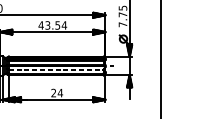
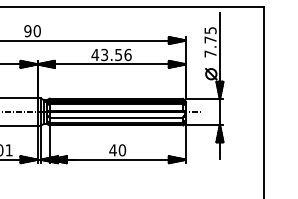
text: (64, 25) -> (127, 54), 43.54 -> 43.56
line: (56, 69) -> (116, 117), dashed -> solid
text: (56, 93) -> (117, 150), 24 -> 40

